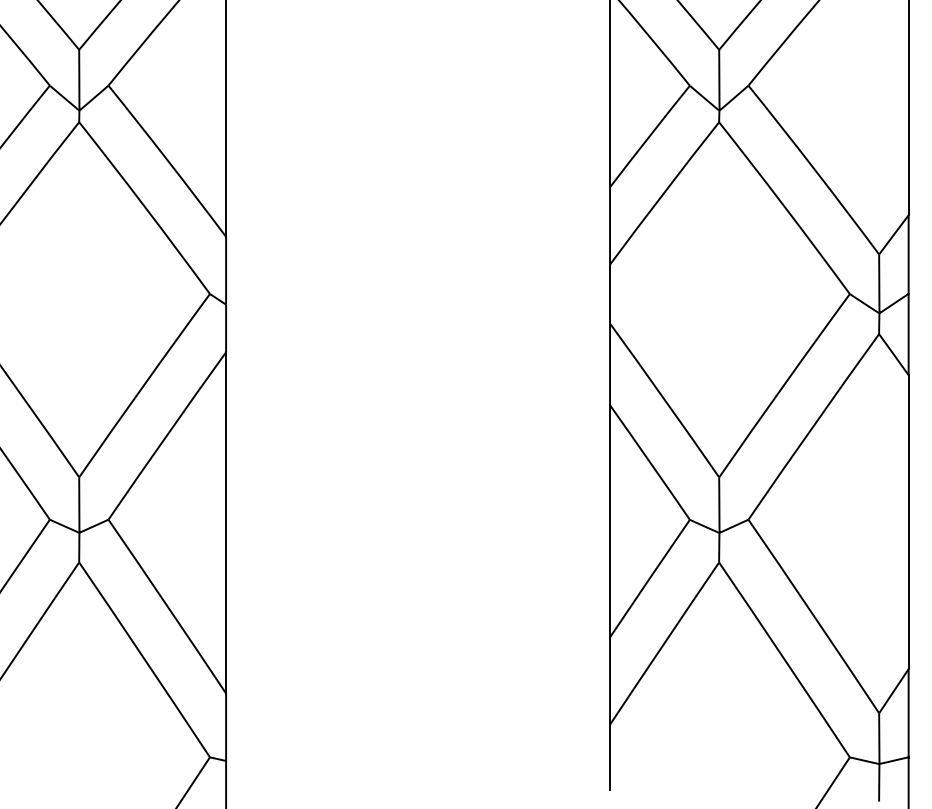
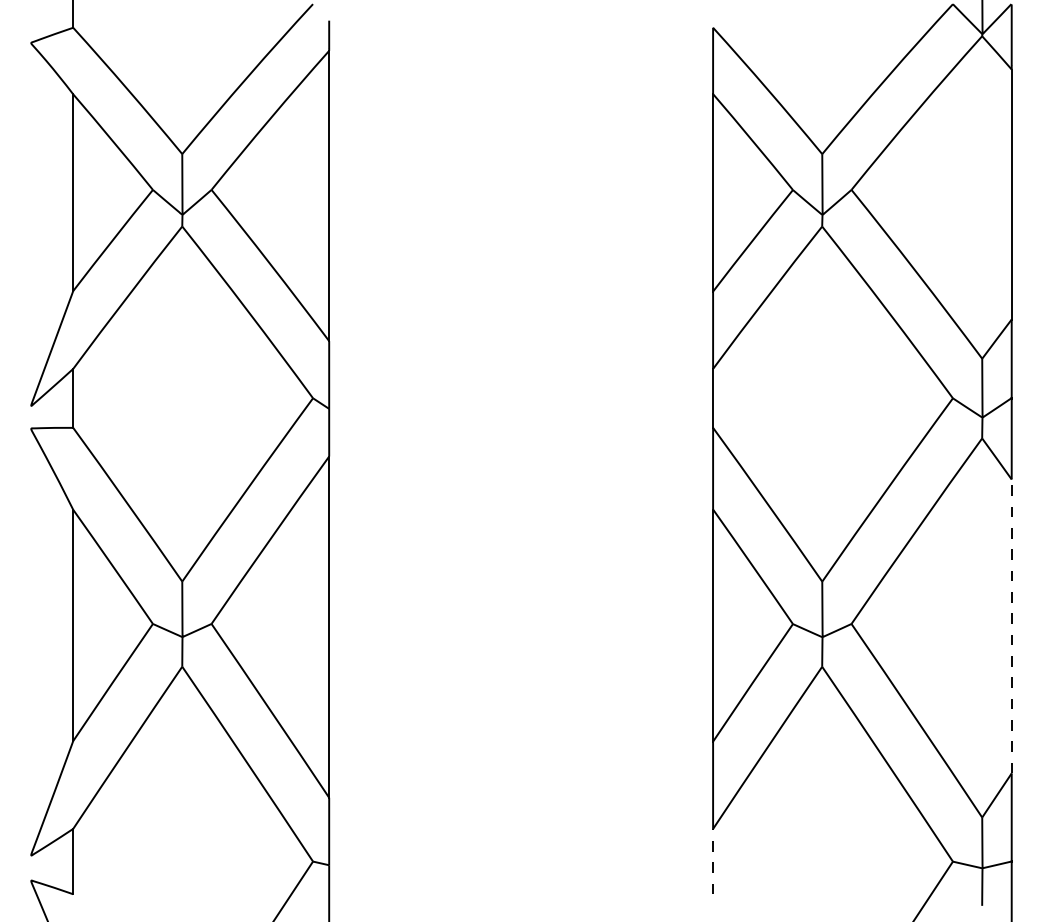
line: (908, 522) -> (1011, 626), solid -> dashed
line: (610, 757) -> (713, 861), solid -> dashed

